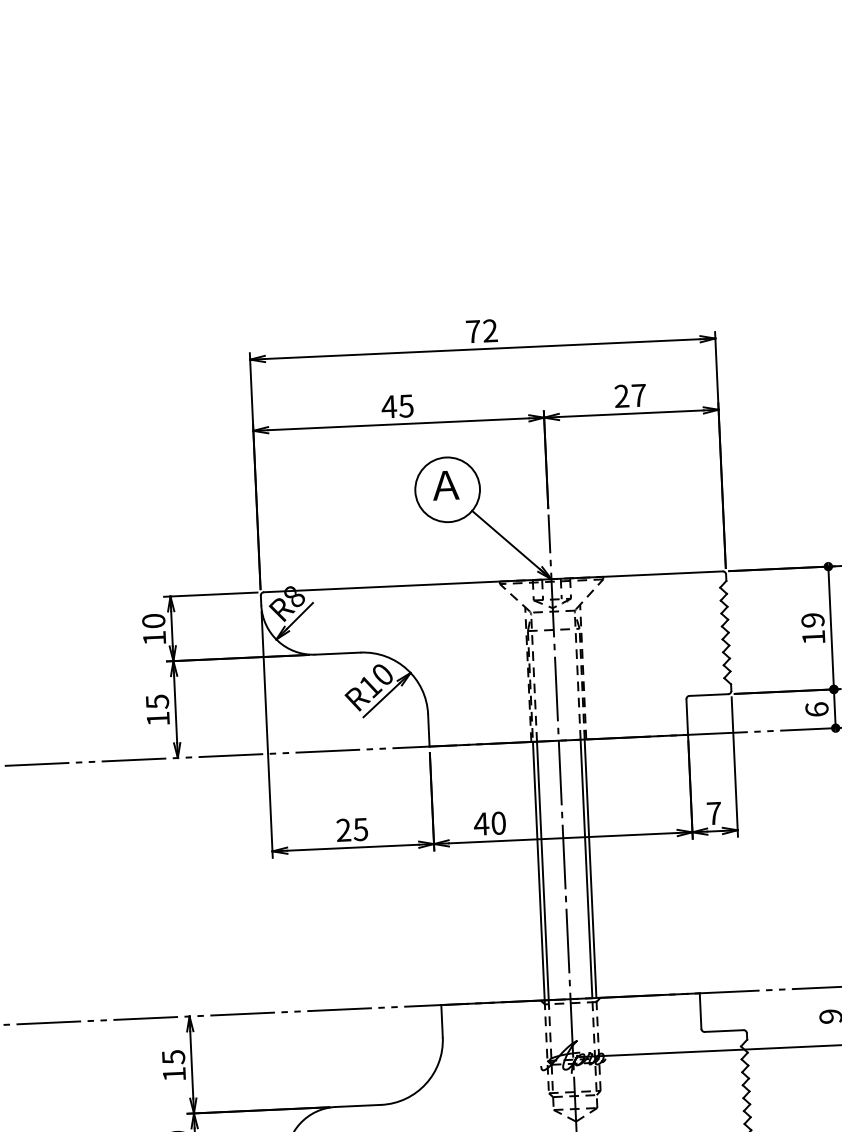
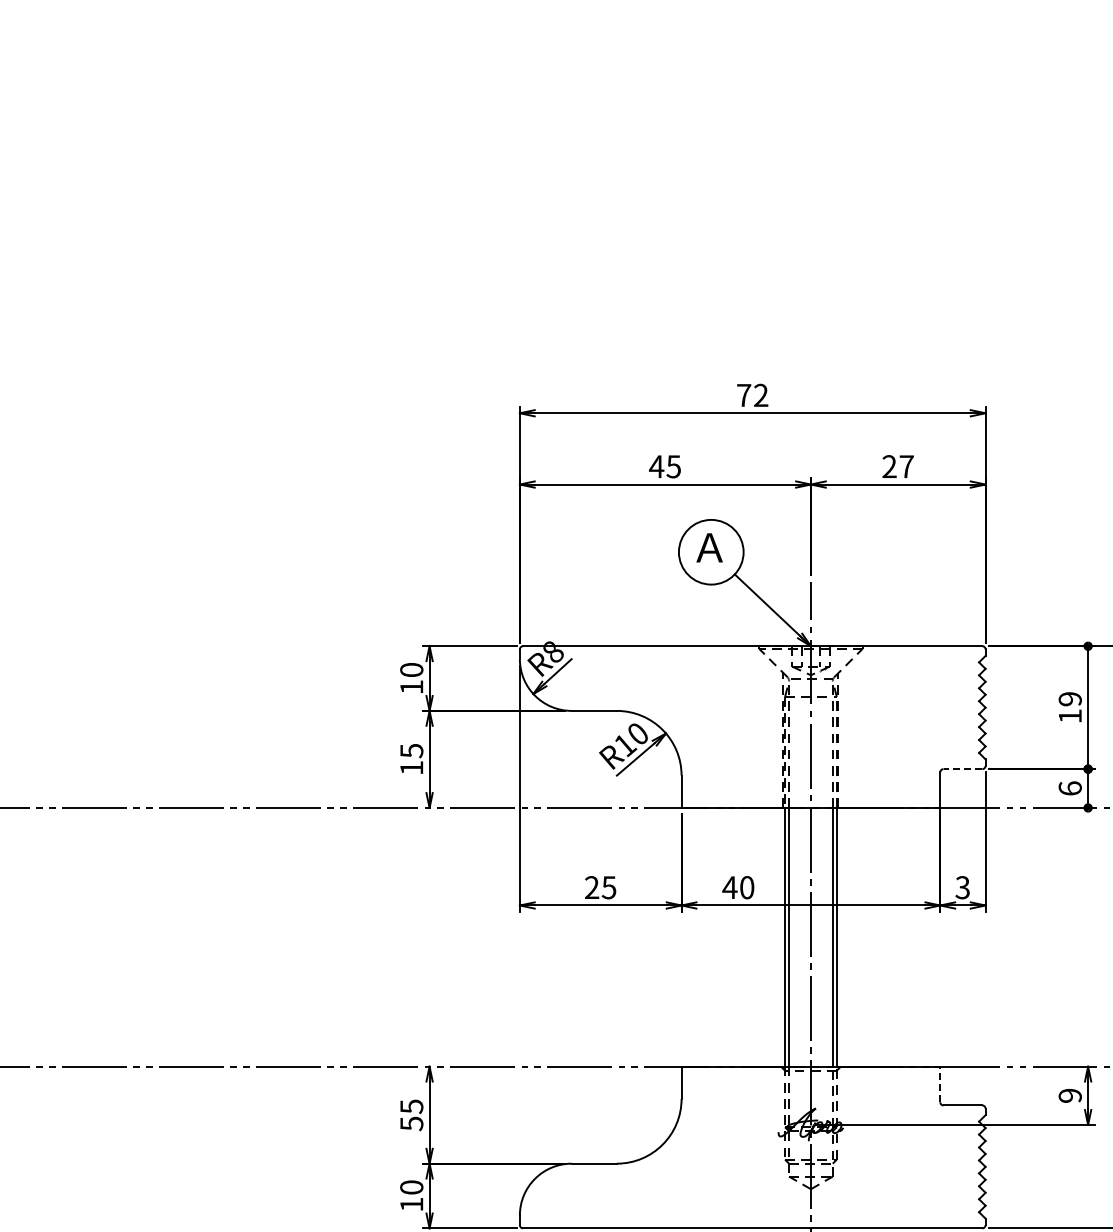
line: (708, 695) -> (962, 769), solid -> dashed
text: (713, 813) -> (962, 887), 7 -> 3
line: (700, 1011) -> (940, 1084), solid -> dashed
text: (174, 1074) -> (411, 1123), 15 -> 55

